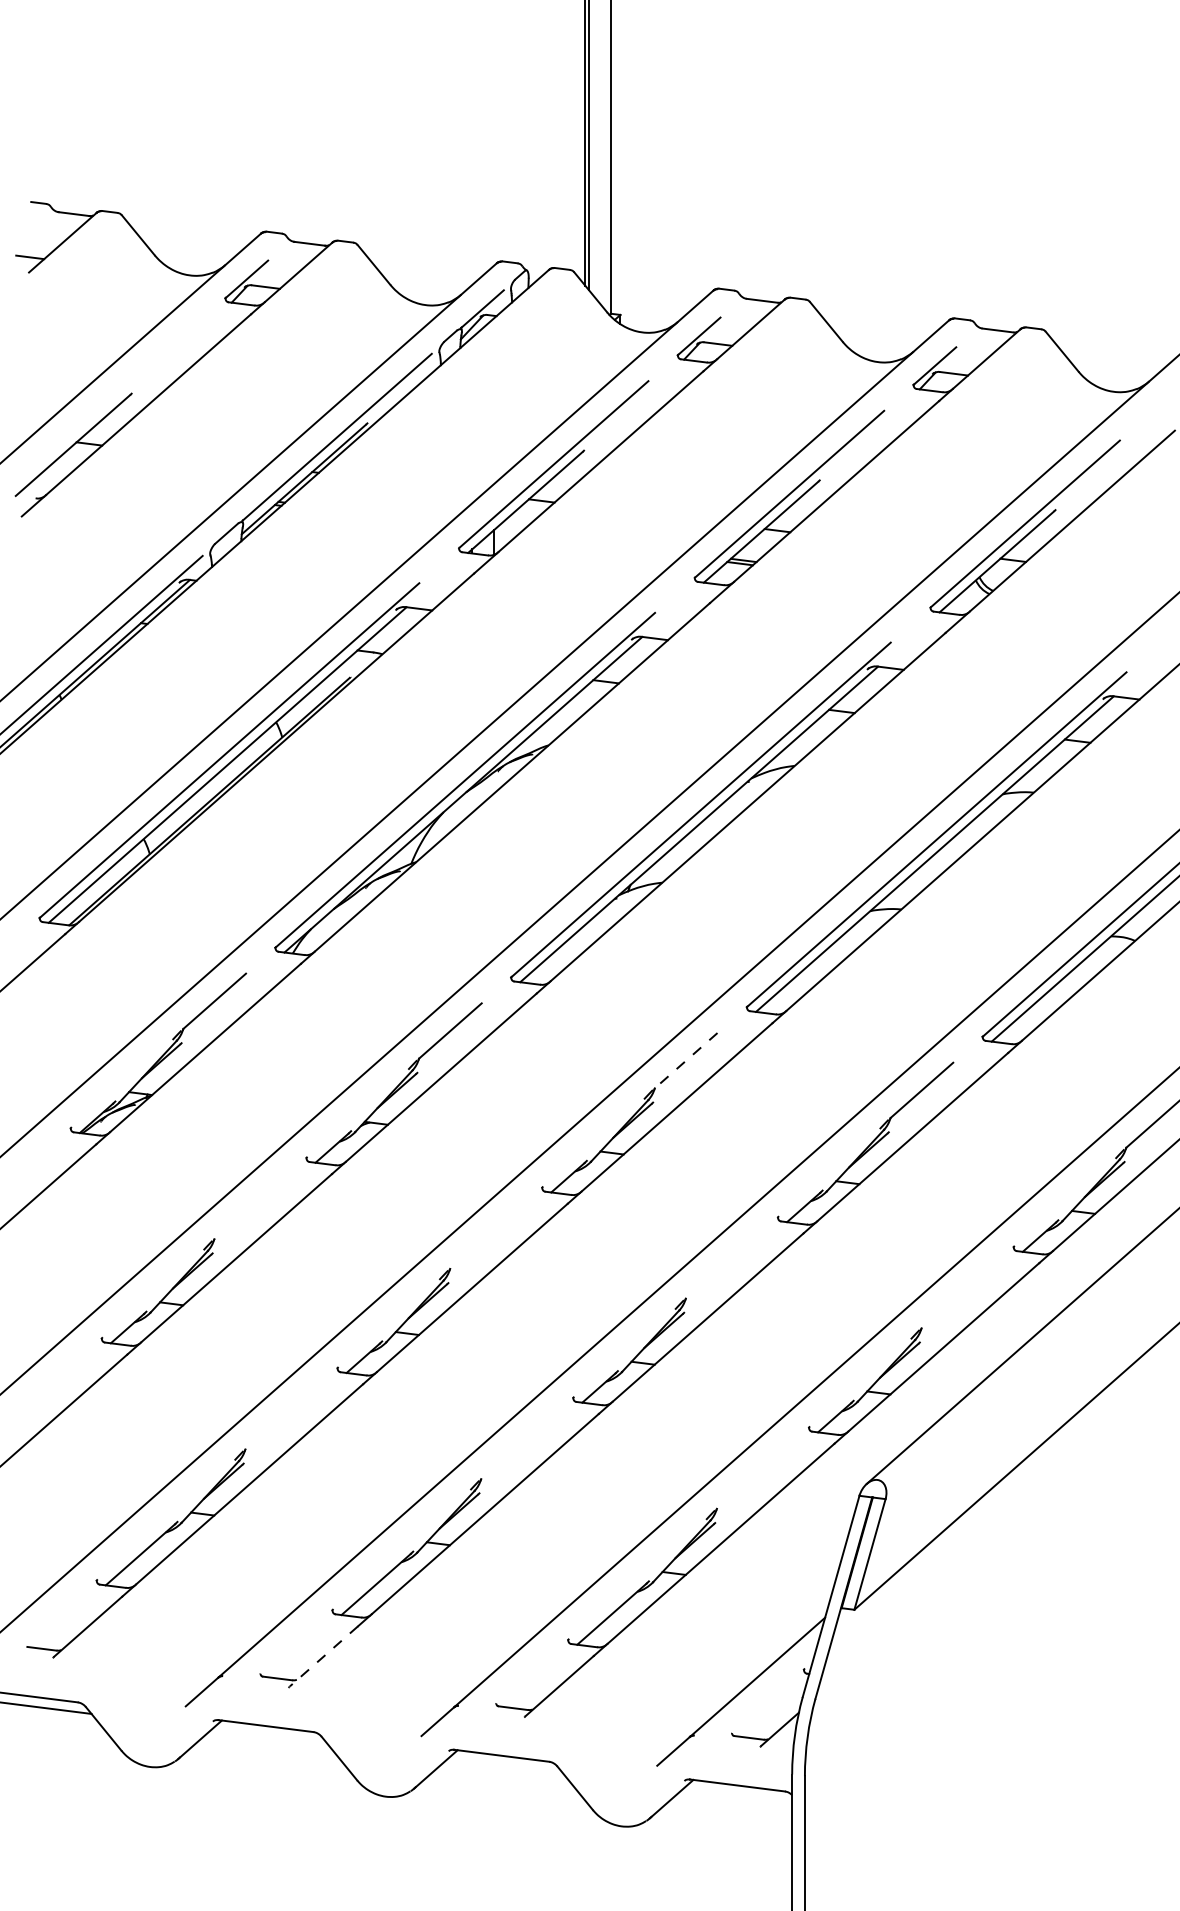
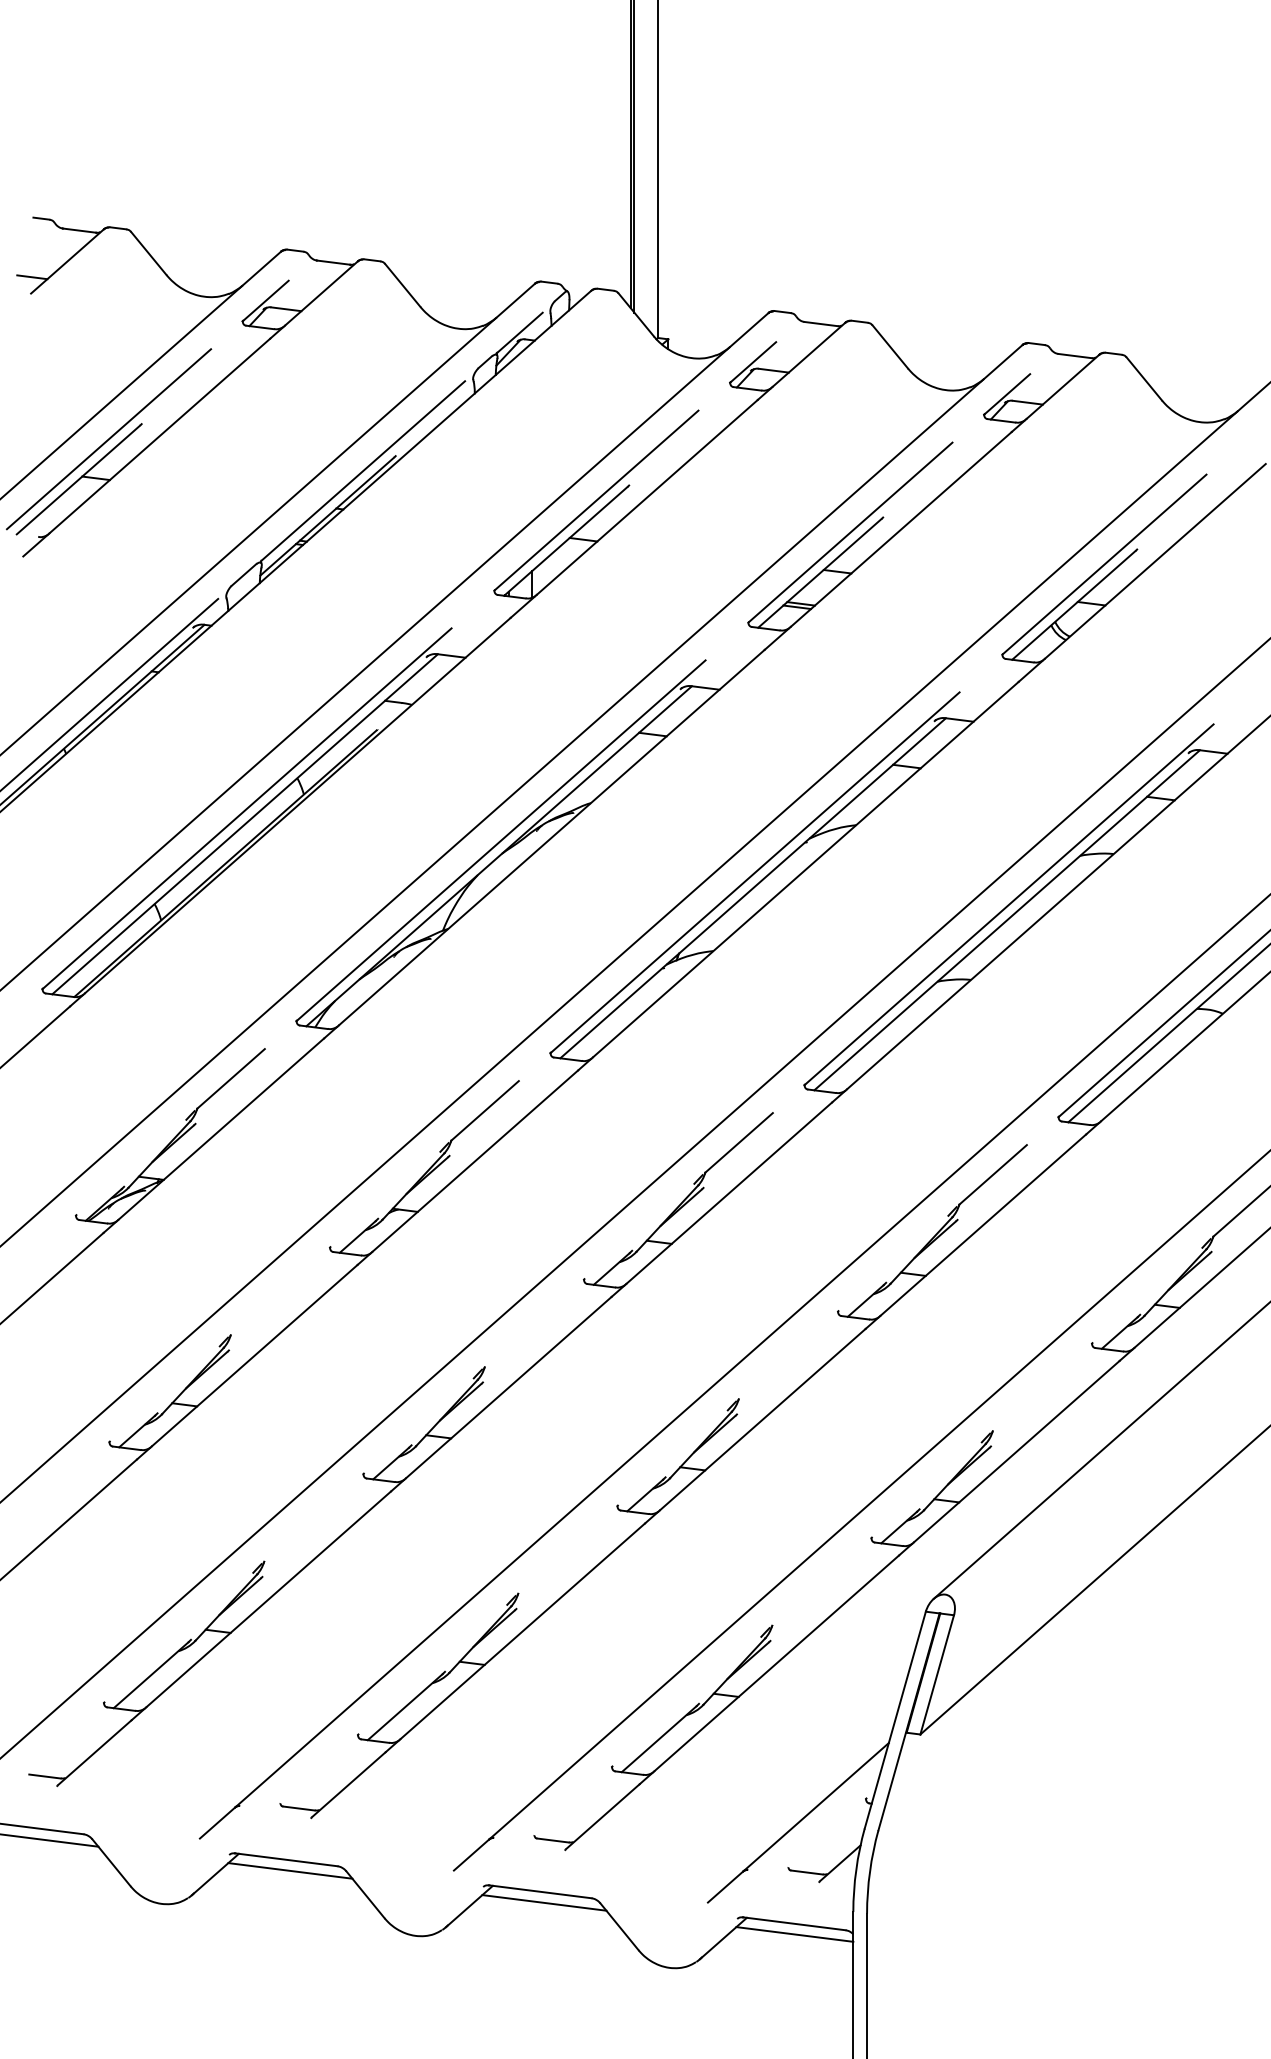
line: (101, 407) -> (109, 439), added
line: (686, 1060) -> (739, 1142), dashed -> solid
line: (323, 1656) -> (348, 1784), dashed -> solid
line: (269, 1736) -> (290, 1871), added
line: (505, 1765) -> (544, 1902), added
line: (737, 1795) -> (794, 1934), added

